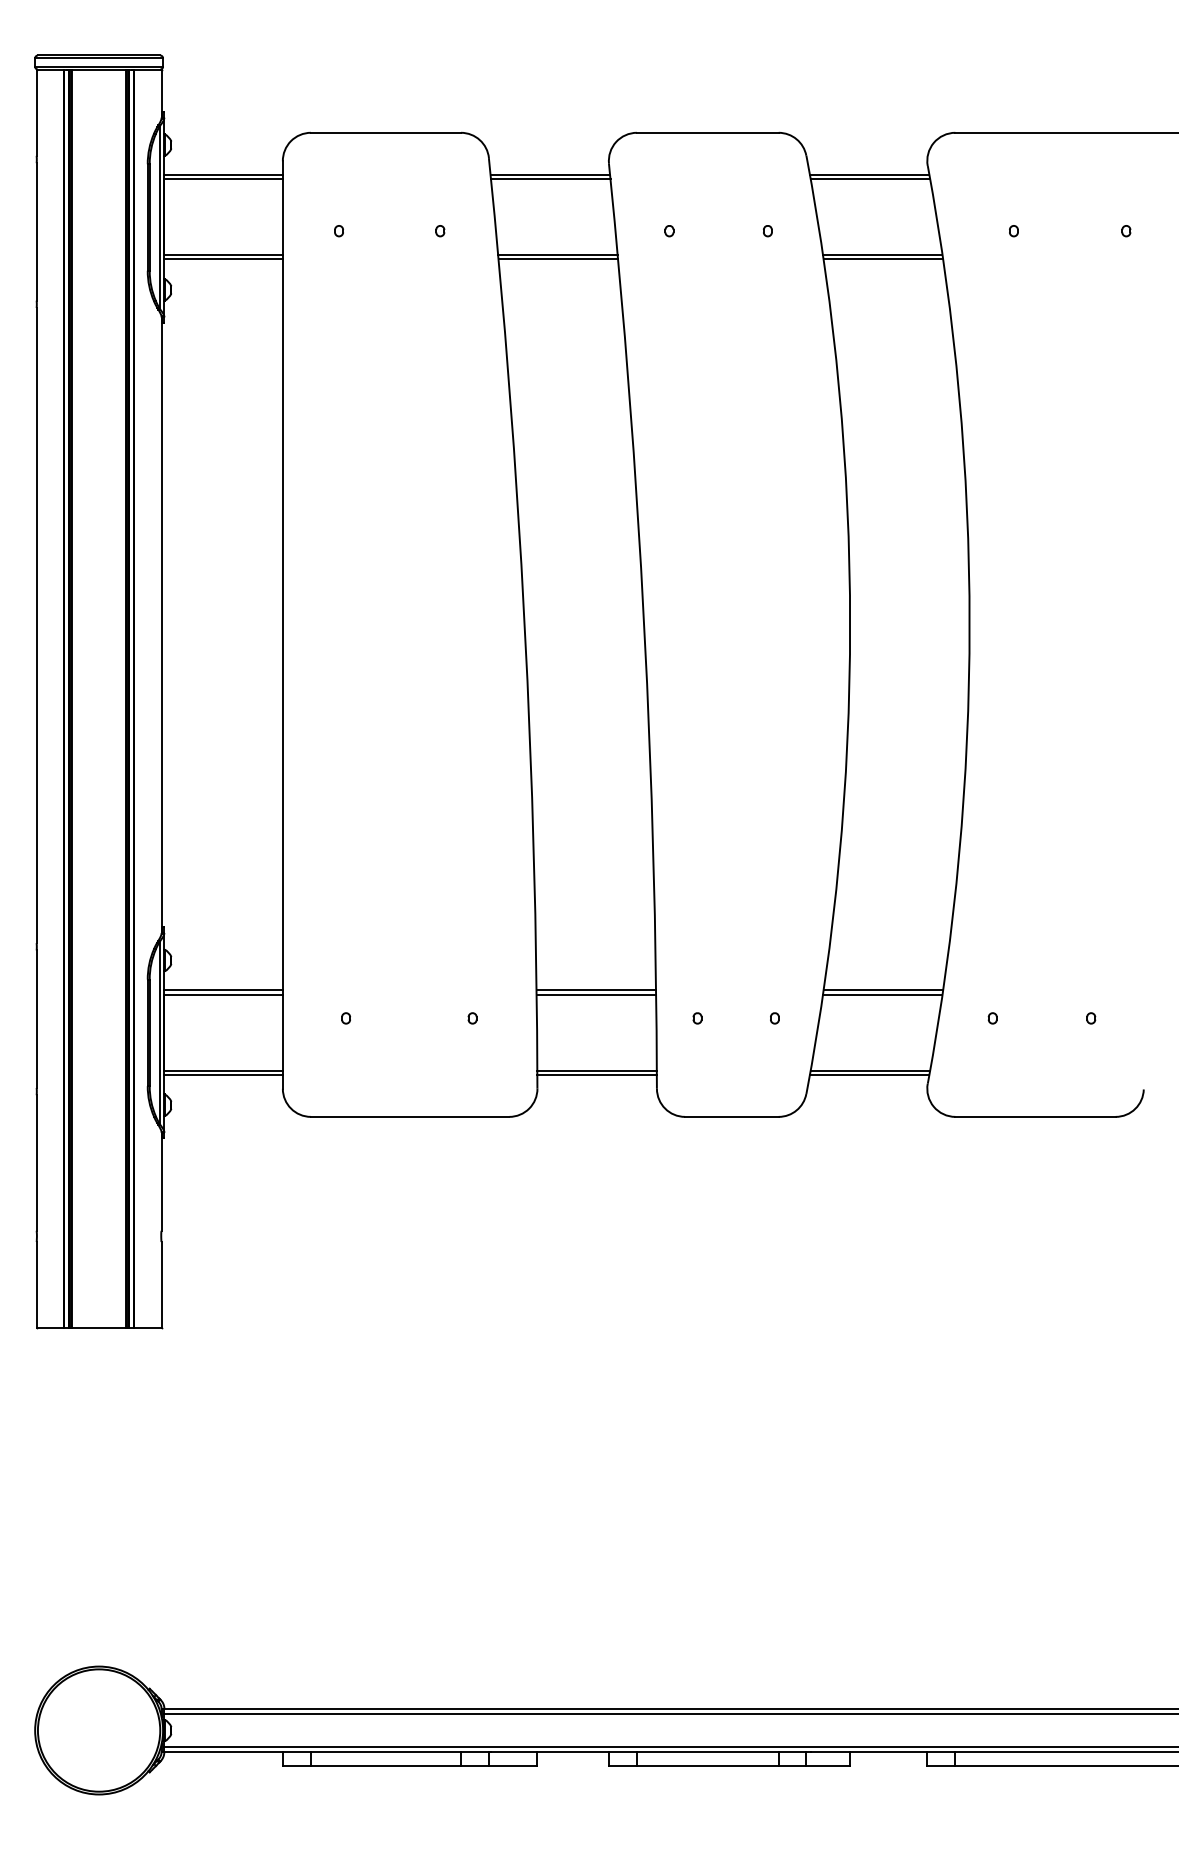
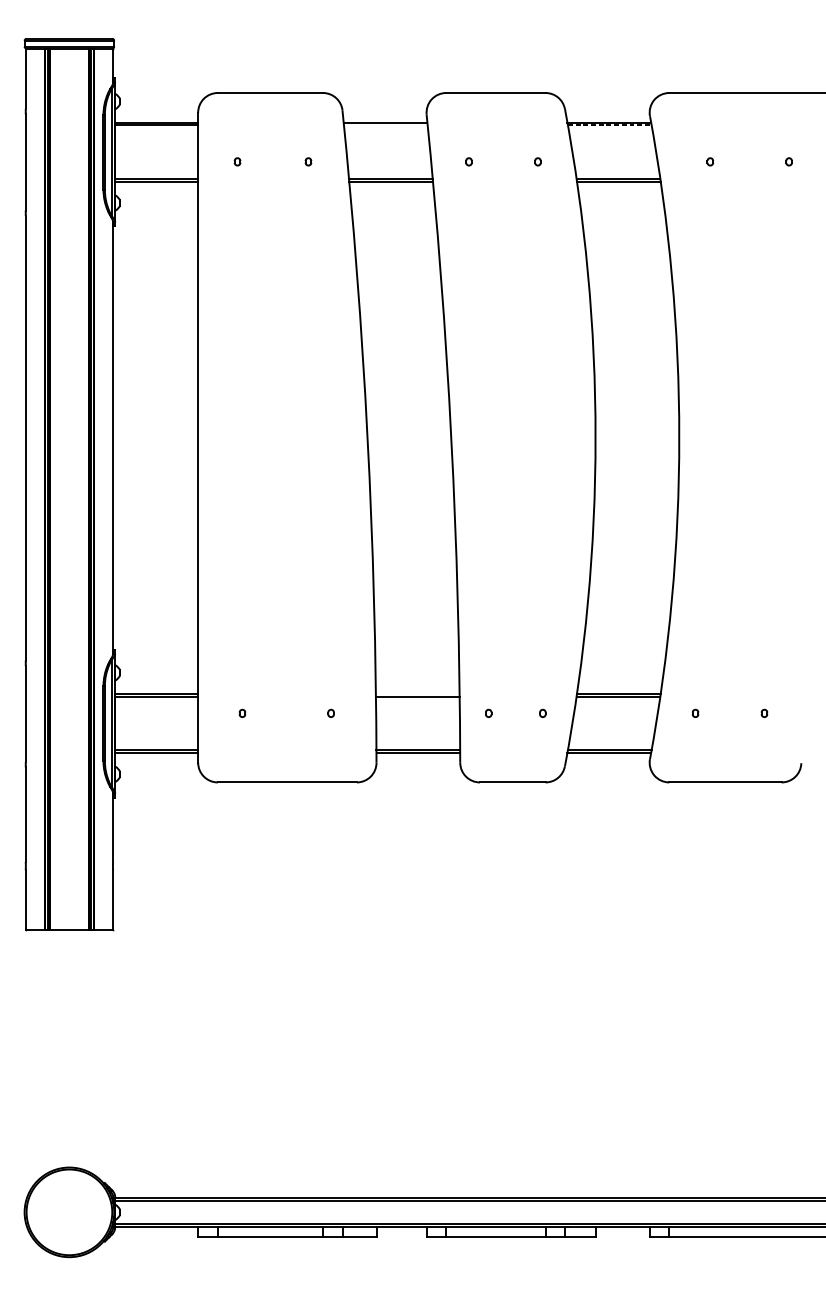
line: (550, 179) -> (385, 125), removed
line: (870, 179) -> (609, 125), solid -> dashed
line: (596, 990) -> (417, 693), removed

